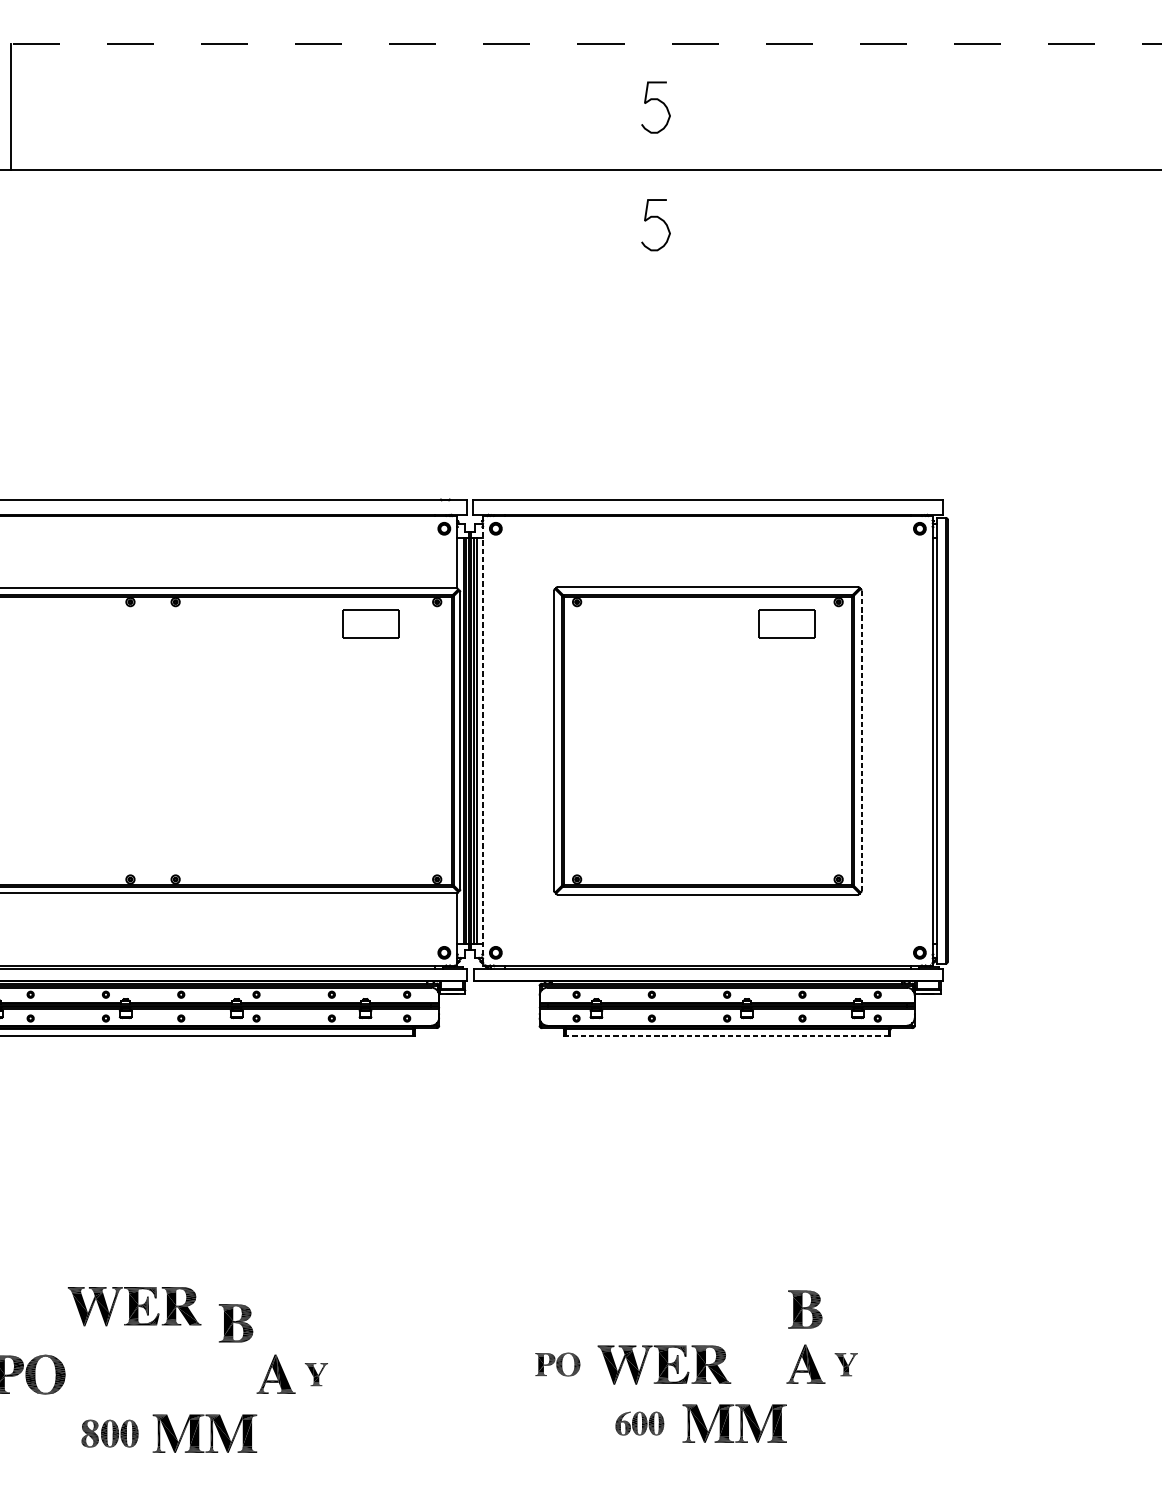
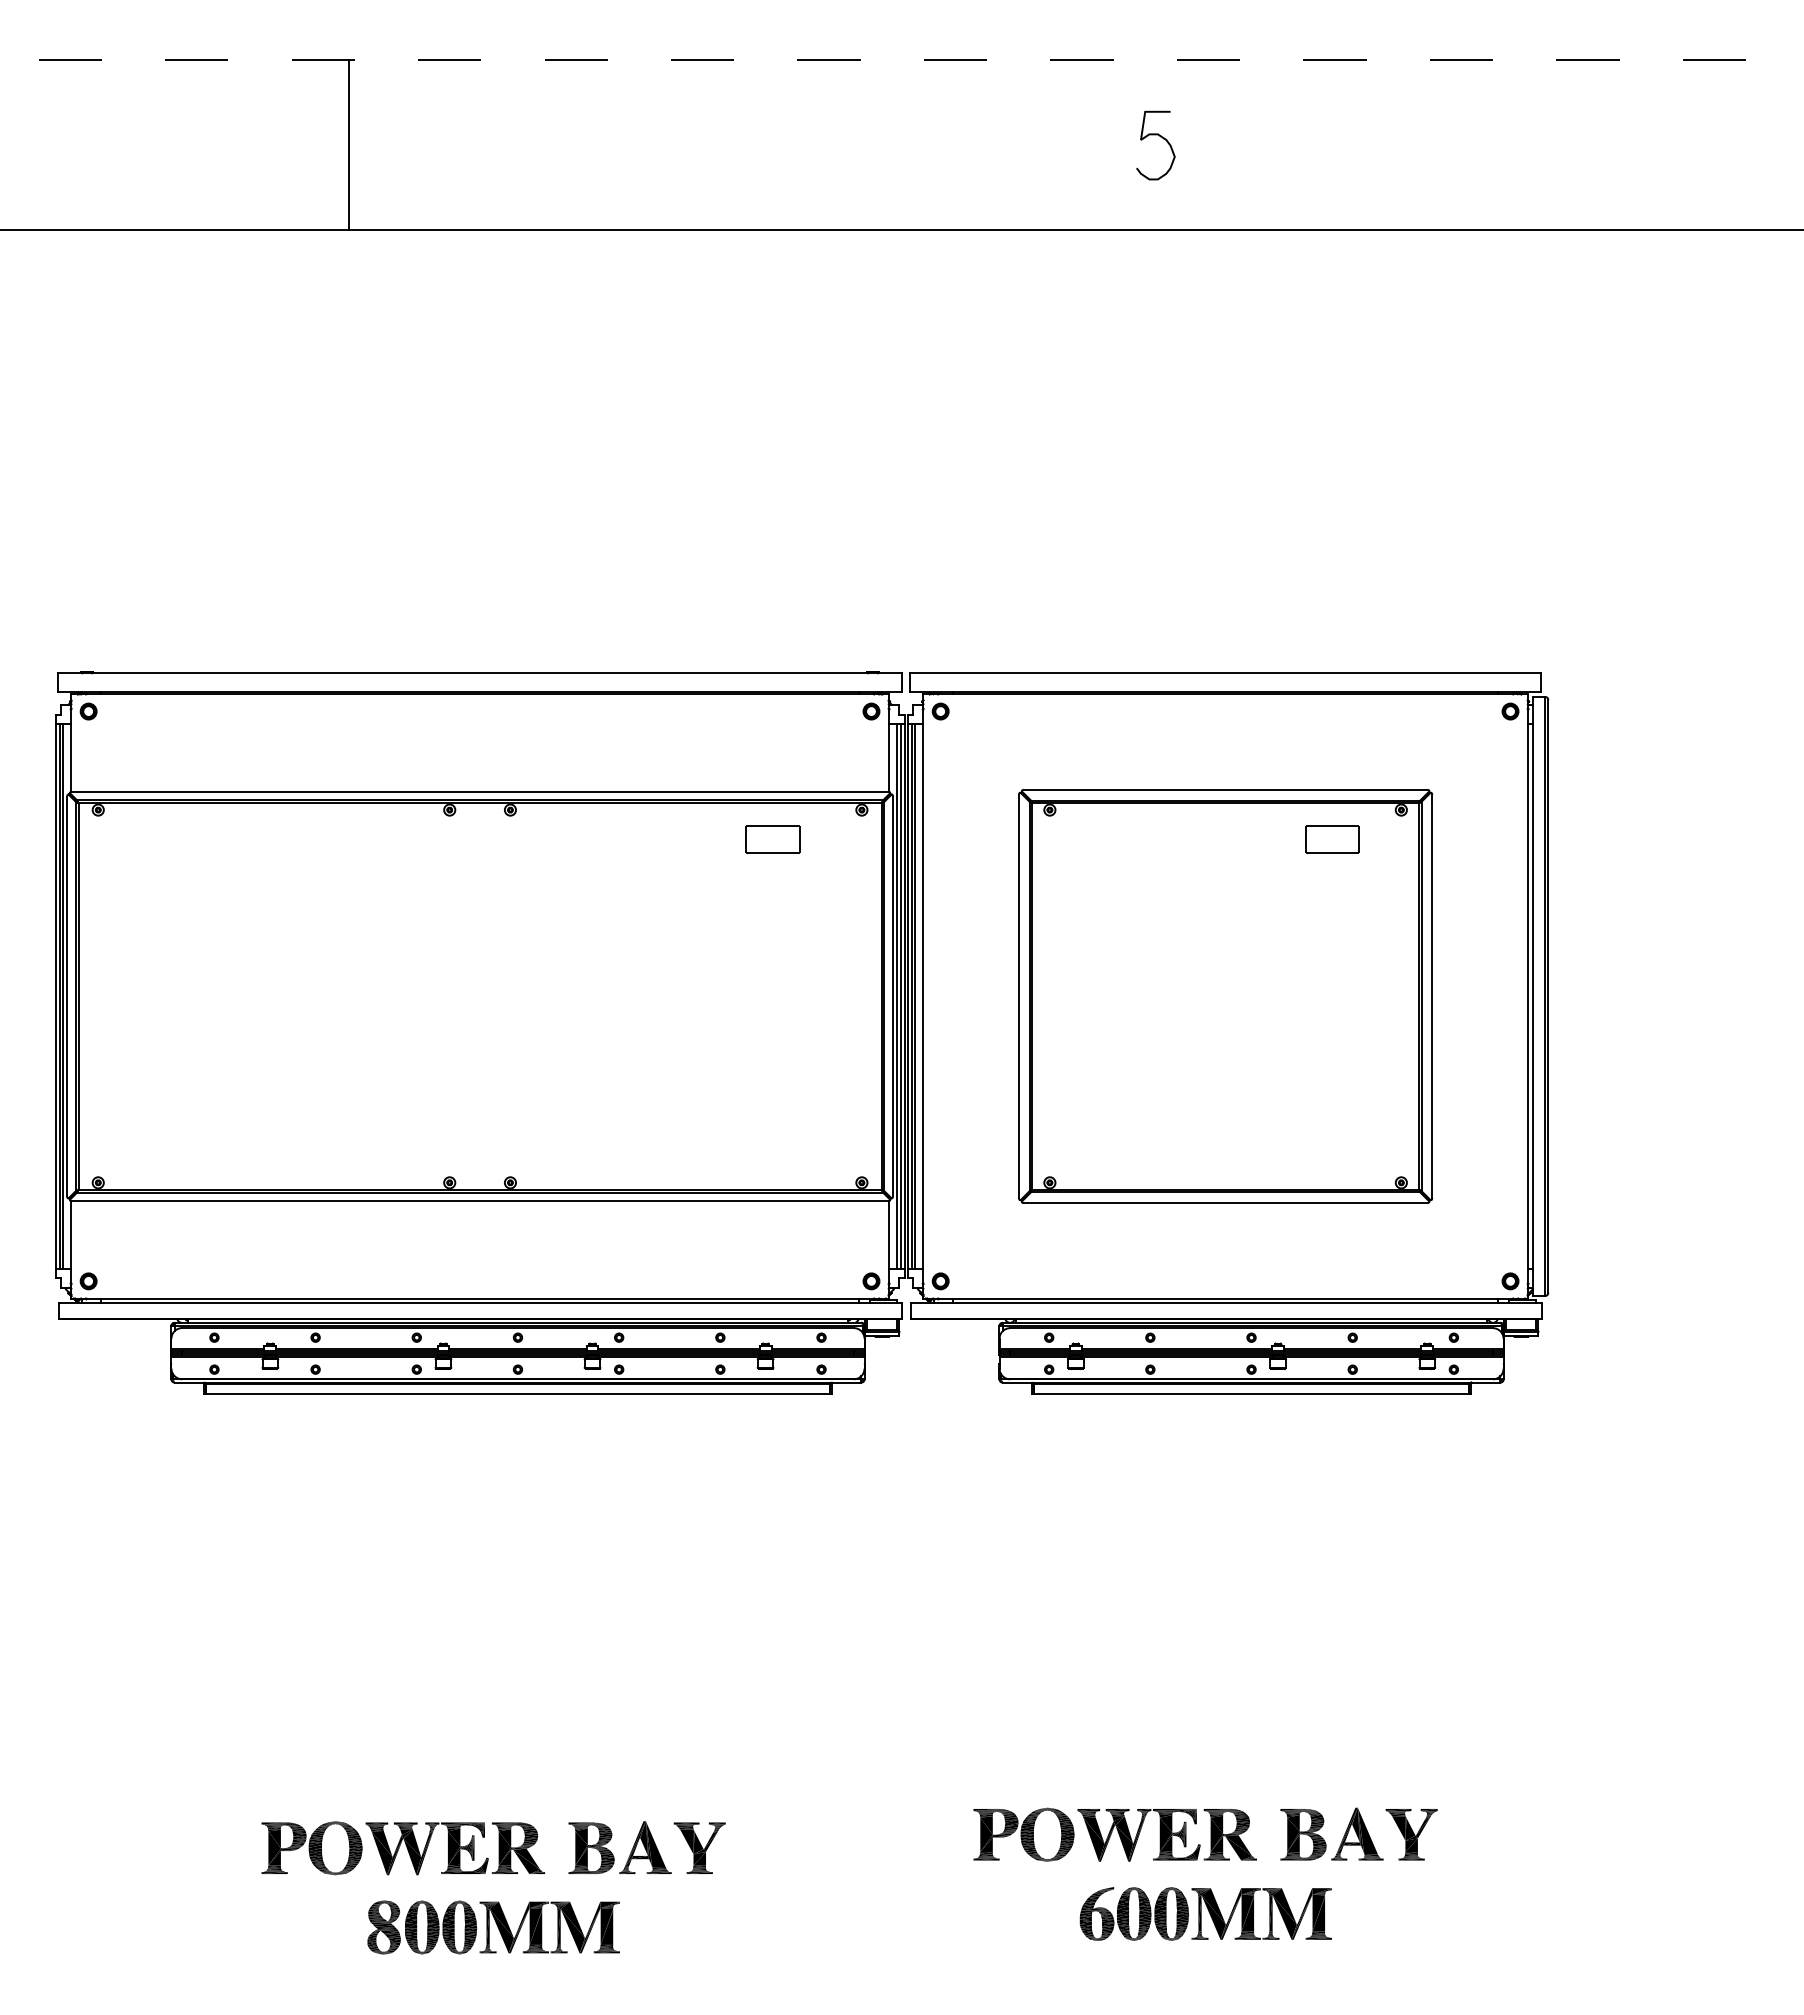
line: (11, 106) -> (349, 144), moved
curve: (659, 219) -> (1160, 295), removed
part: (370, 623) -> (772, 839), size x0.71
part: (787, 623) -> (1332, 839), size x0.71
line: (483, 740) -> (923, 996), dashed -> solid
line: (861, 740) -> (1432, 996), dashed -> solid
line: (727, 1036) -> (1251, 1393), dashed -> solid
part: (134, 1306) -> (454, 1848), moved
part: (805, 1309) -> (1303, 1834), moved
part: (235, 1322) -> (591, 1847), moved
part: (557, 1364) -> (1023, 1834), size x1.67
part: (846, 1364) -> (1411, 1834), size x1.67
part: (316, 1374) -> (699, 1847), size x1.67
part: (639, 1423) -> (1133, 1913), size x1.67
part: (110, 1433) -> (422, 1927), size x1.43

